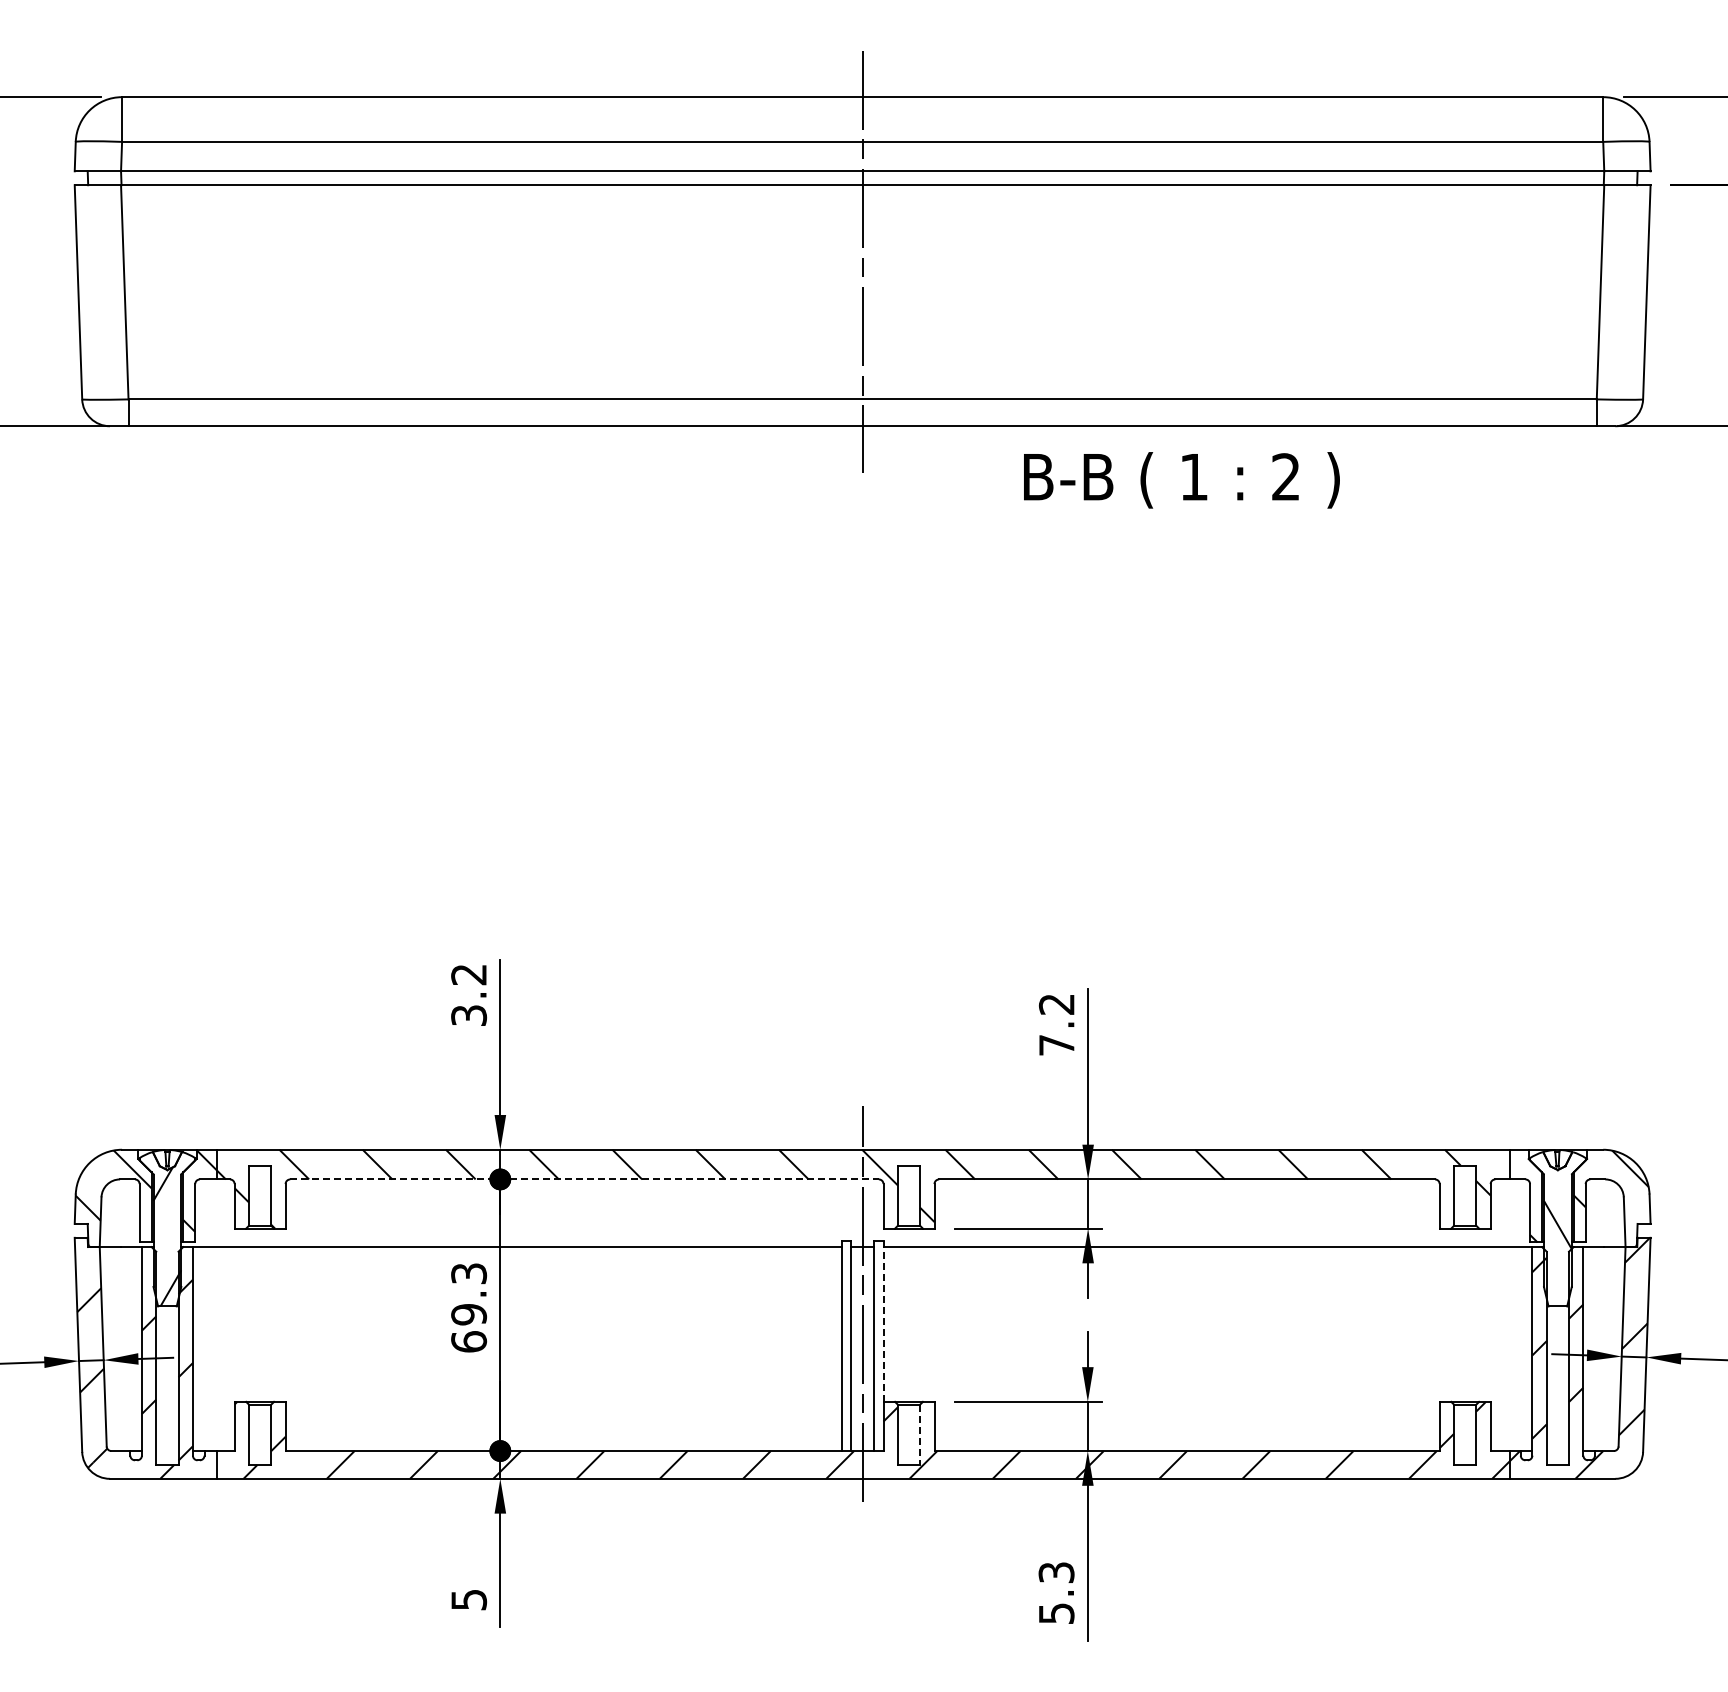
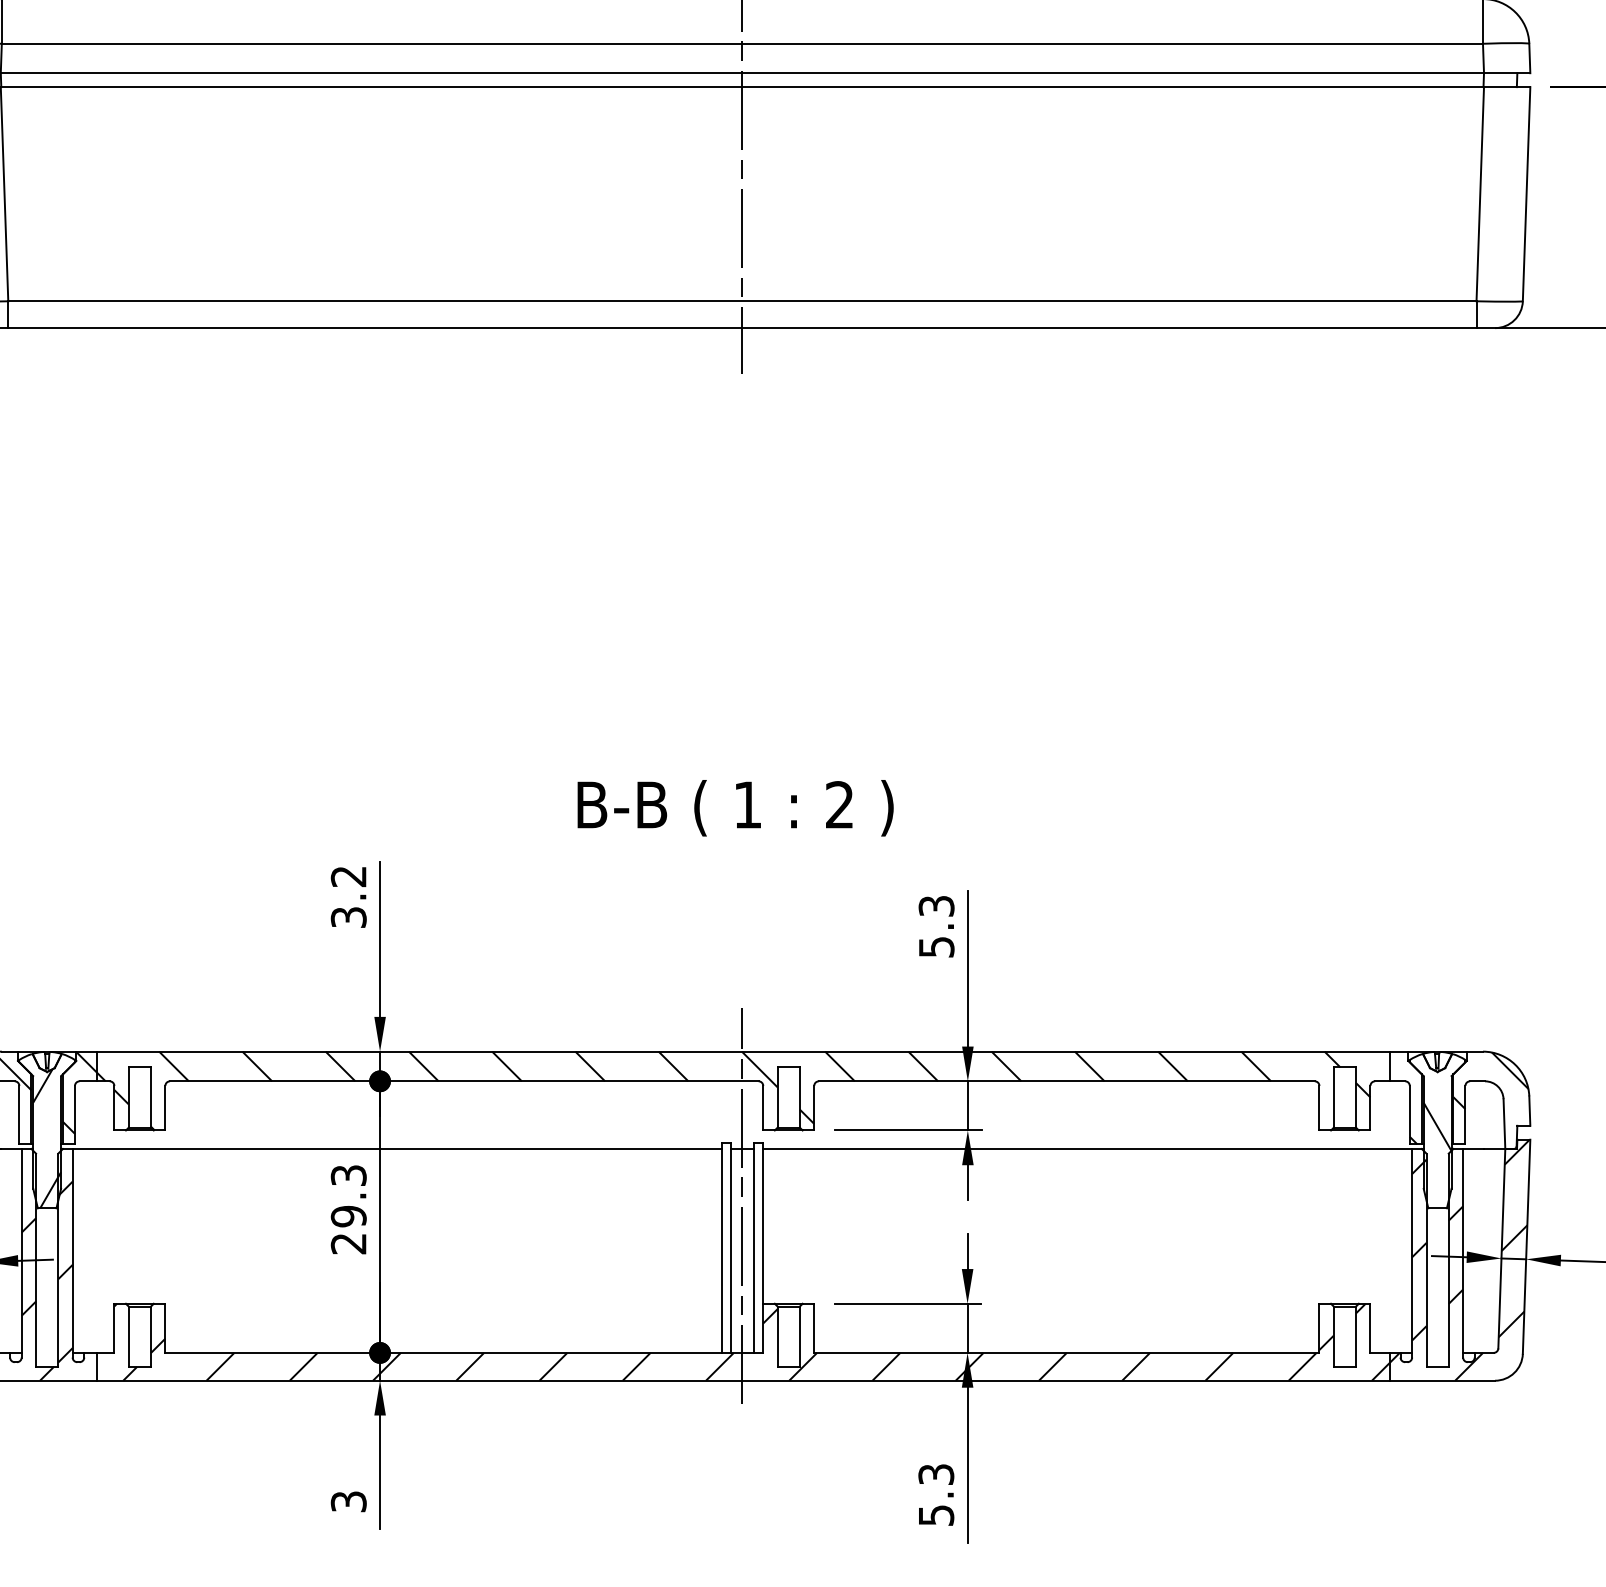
text: (1181, 480) -> (735, 808), moved
text: (1056, 1024) -> (936, 926), 7.2 -> 5.3
line: (585, 1179) -> (465, 1081), dashed -> solid
line: (883, 1321) -> (763, 1223), dashed -> solid
text: (469, 1341) -> (349, 1243), 69.3 -> 29.3
line: (920, 1435) -> (800, 1337), dashed -> solid
text: (468, 1599) -> (348, 1501), 5 -> 3

